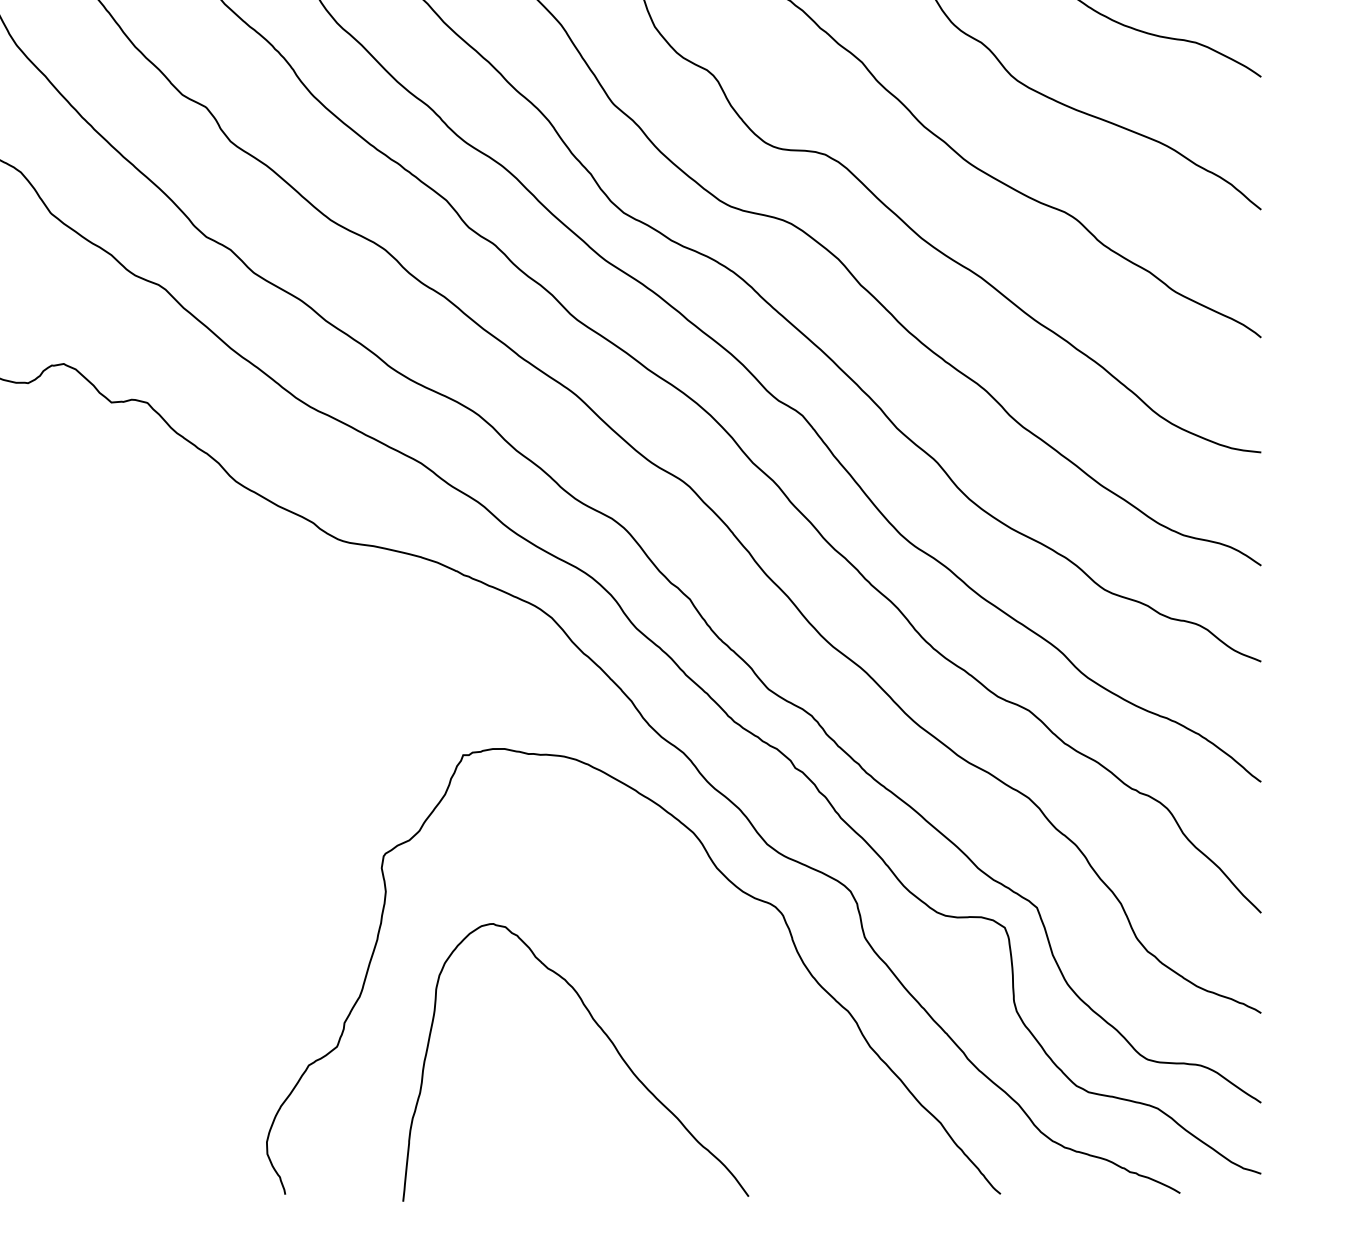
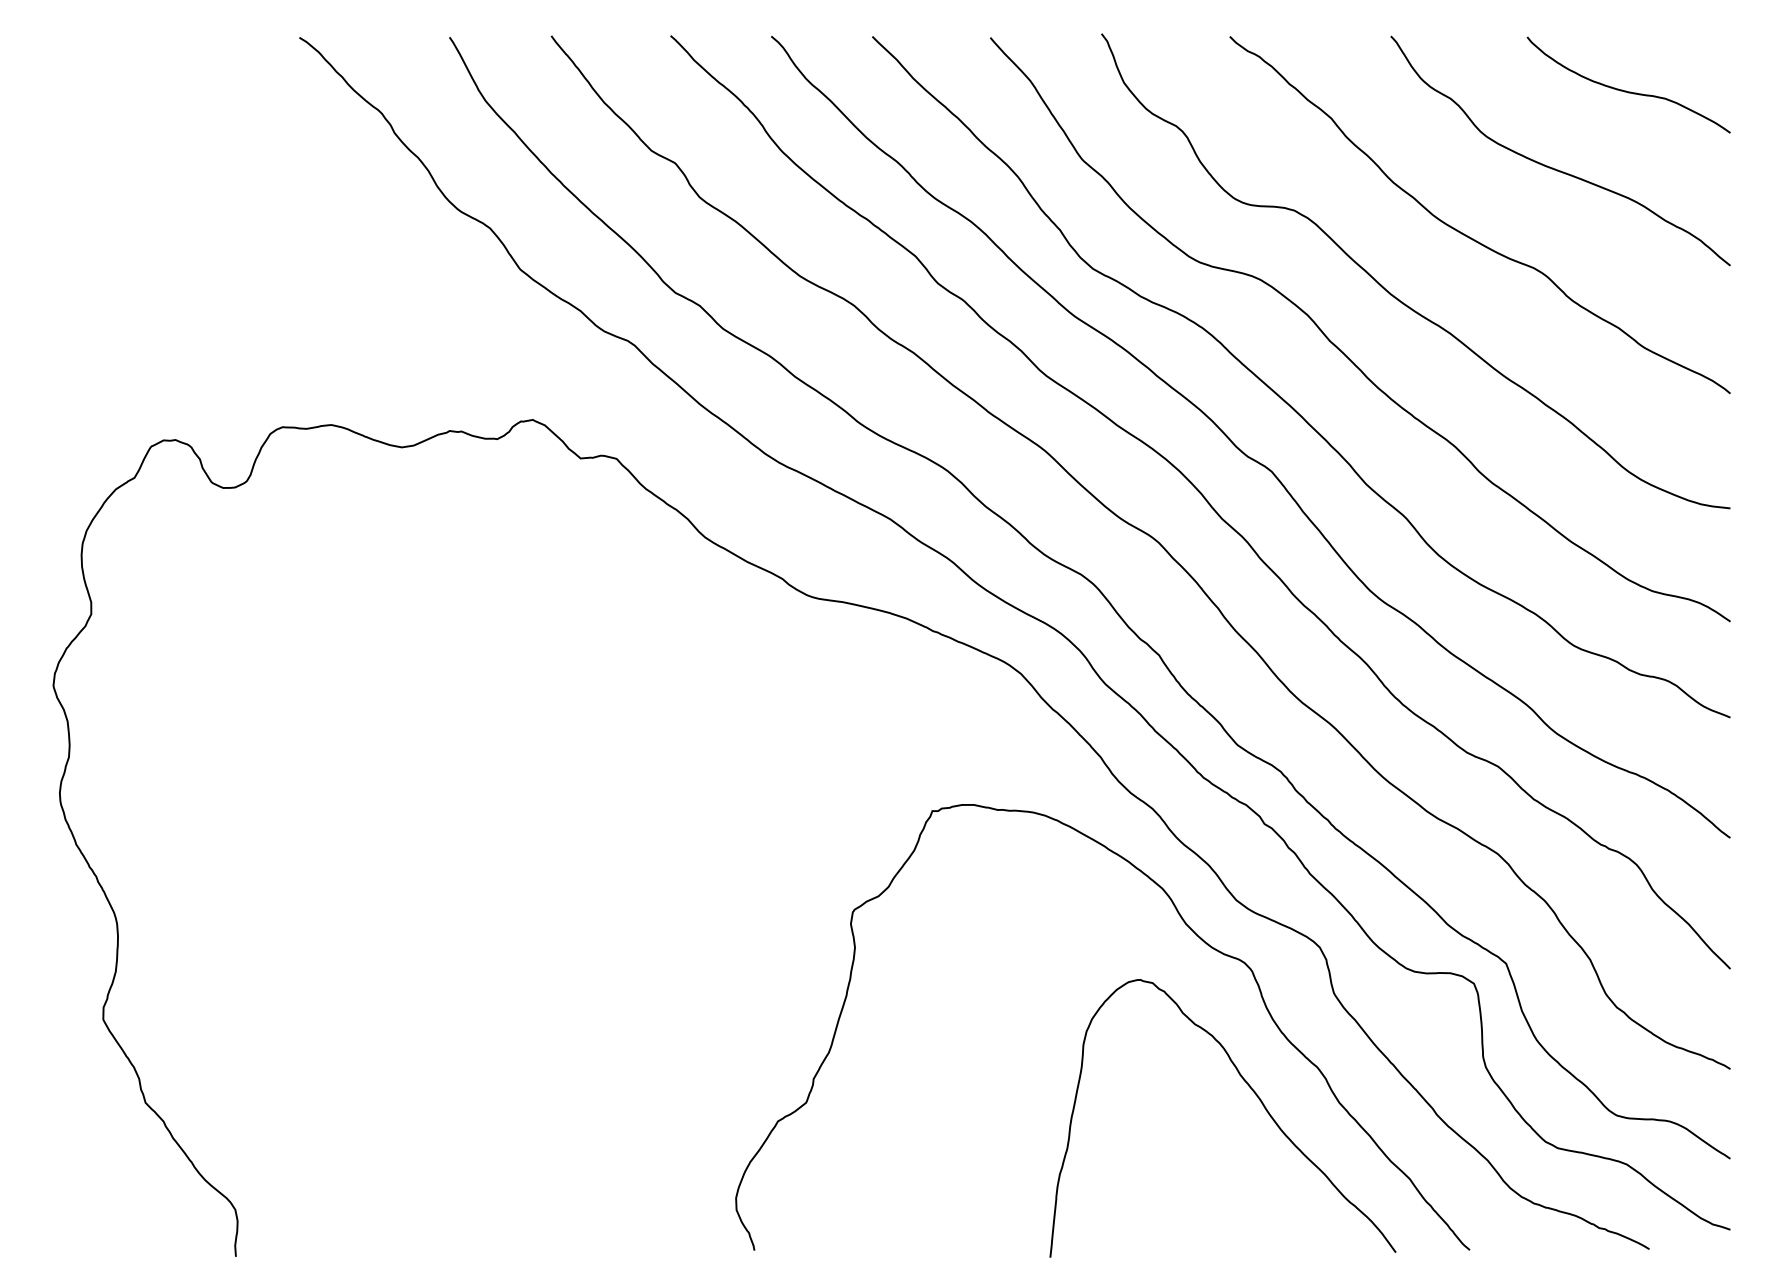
curve: (608, 1039) -> (1255, 1095), moved

